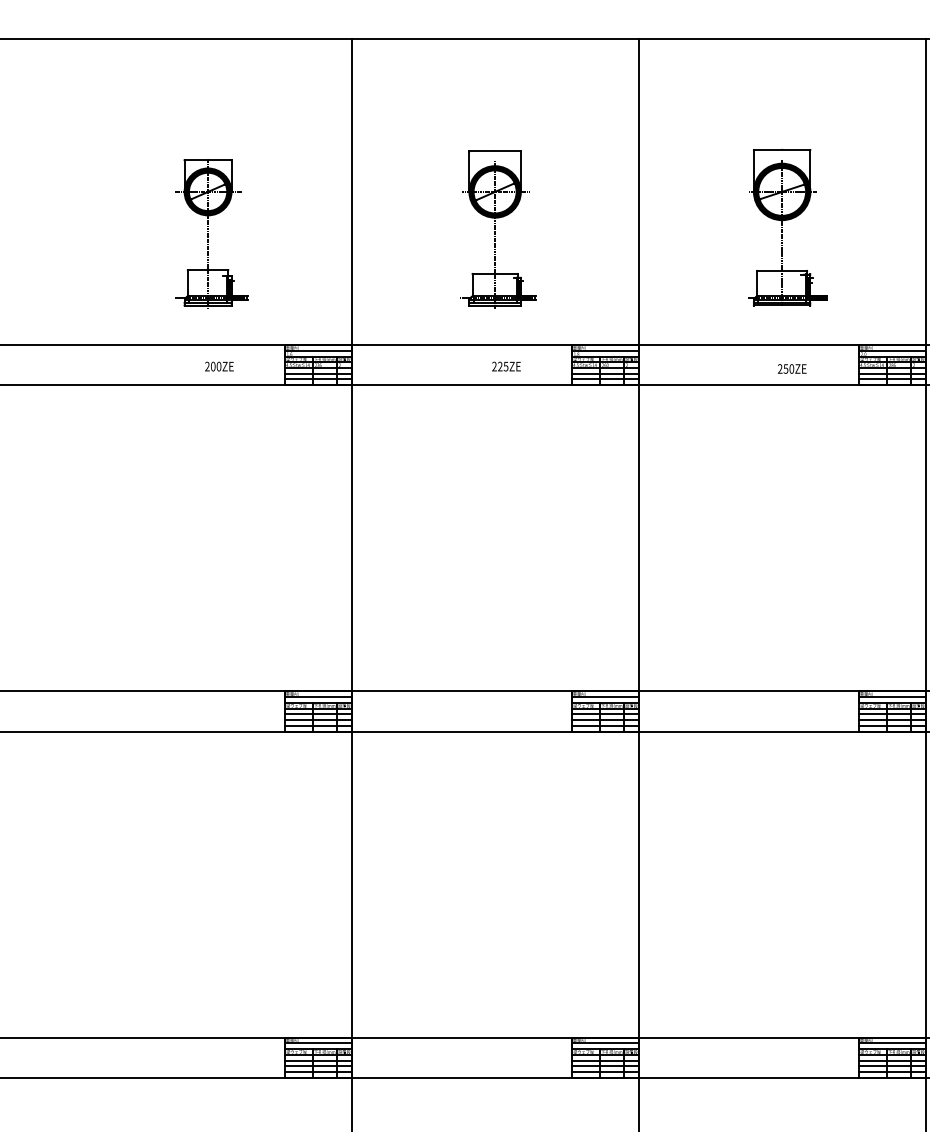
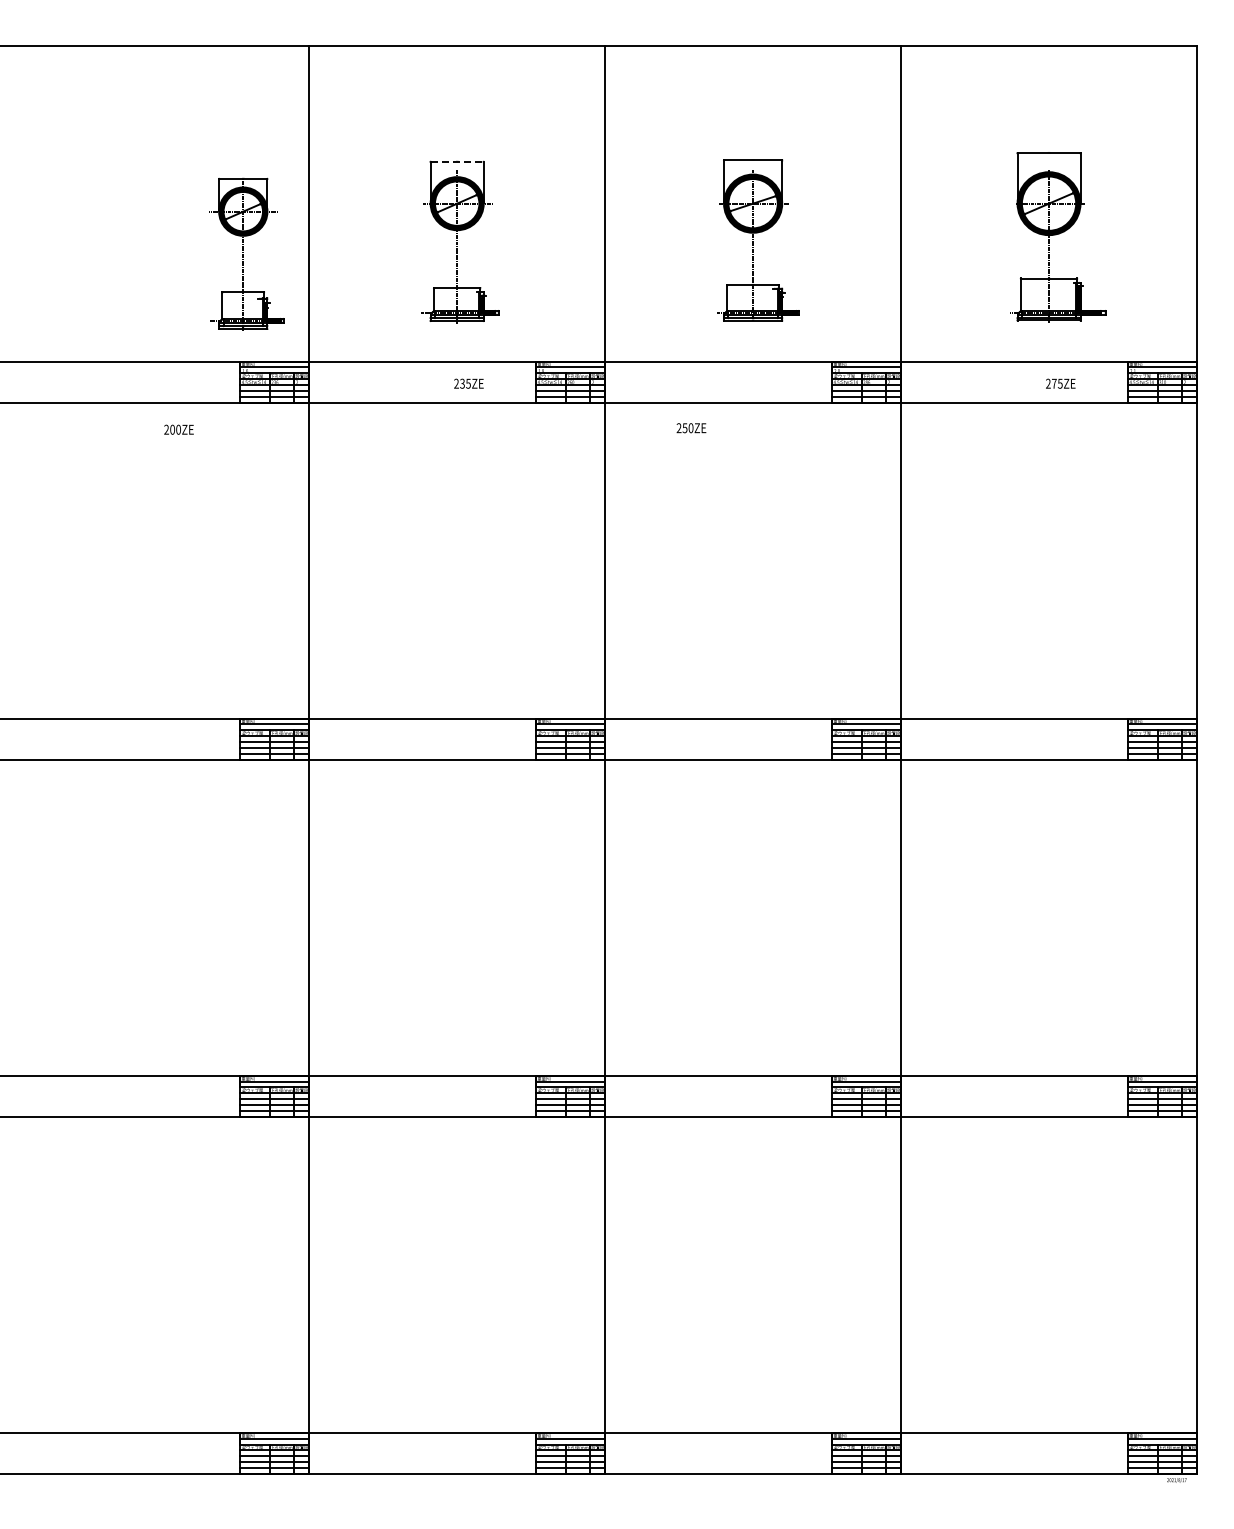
line: (495, 151) -> (457, 161), solid -> dashed
part: (211, 232) -> (246, 253), moved
text: (218, 366) -> (178, 429), moved
text: (500, 366) -> (462, 383), 225ZE -> 235ZE
text: (792, 369) -> (691, 428), moved

